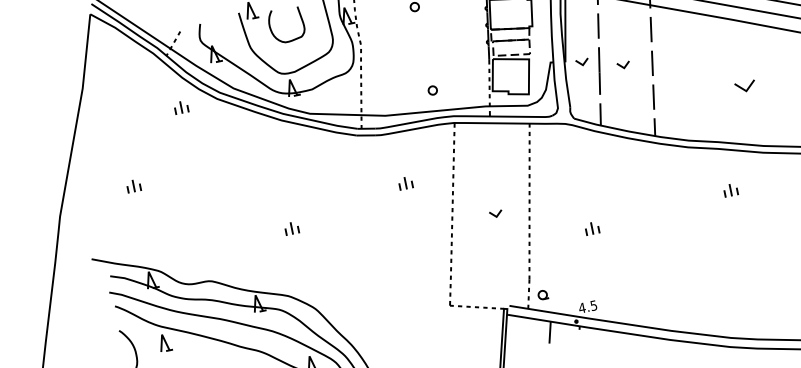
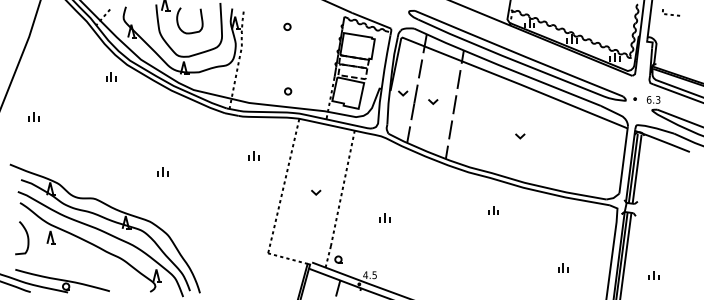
part: (745, 87) -> (520, 136), size x0.62
part: (181, 107) -> (111, 76), moved
part: (132, 185) -> (33, 116), moved

